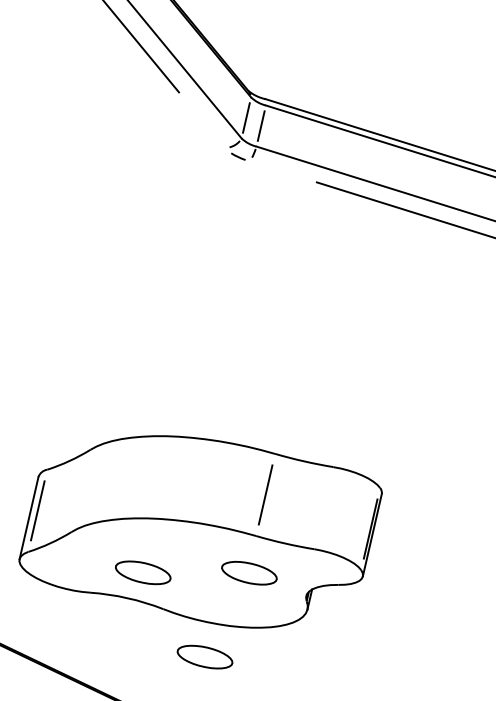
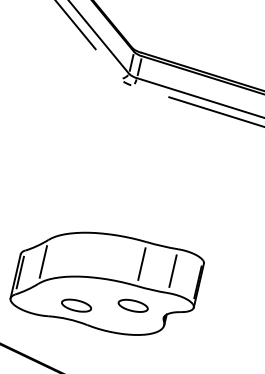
line: (81, 490) -> (43, 261), added
line: (322, 506) -> (172, 270), added
part: (204, 656) -> (109, 350), removed

